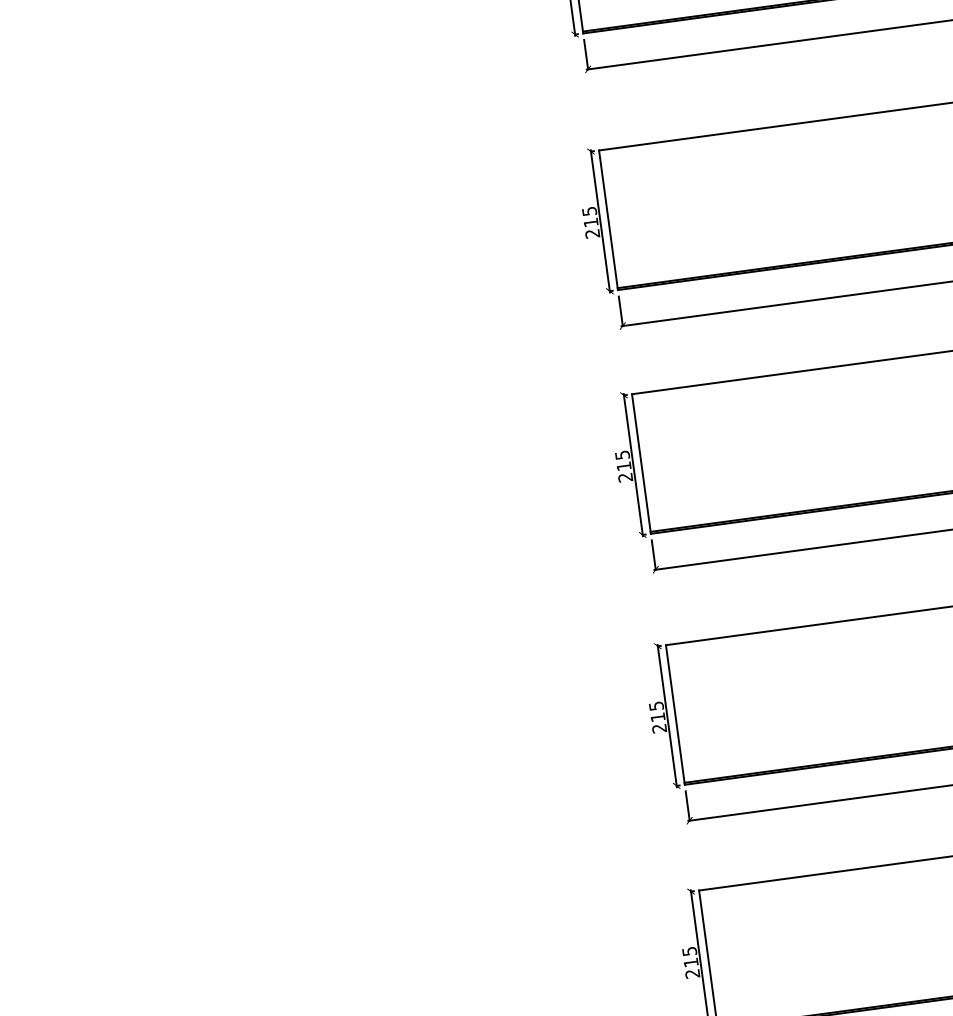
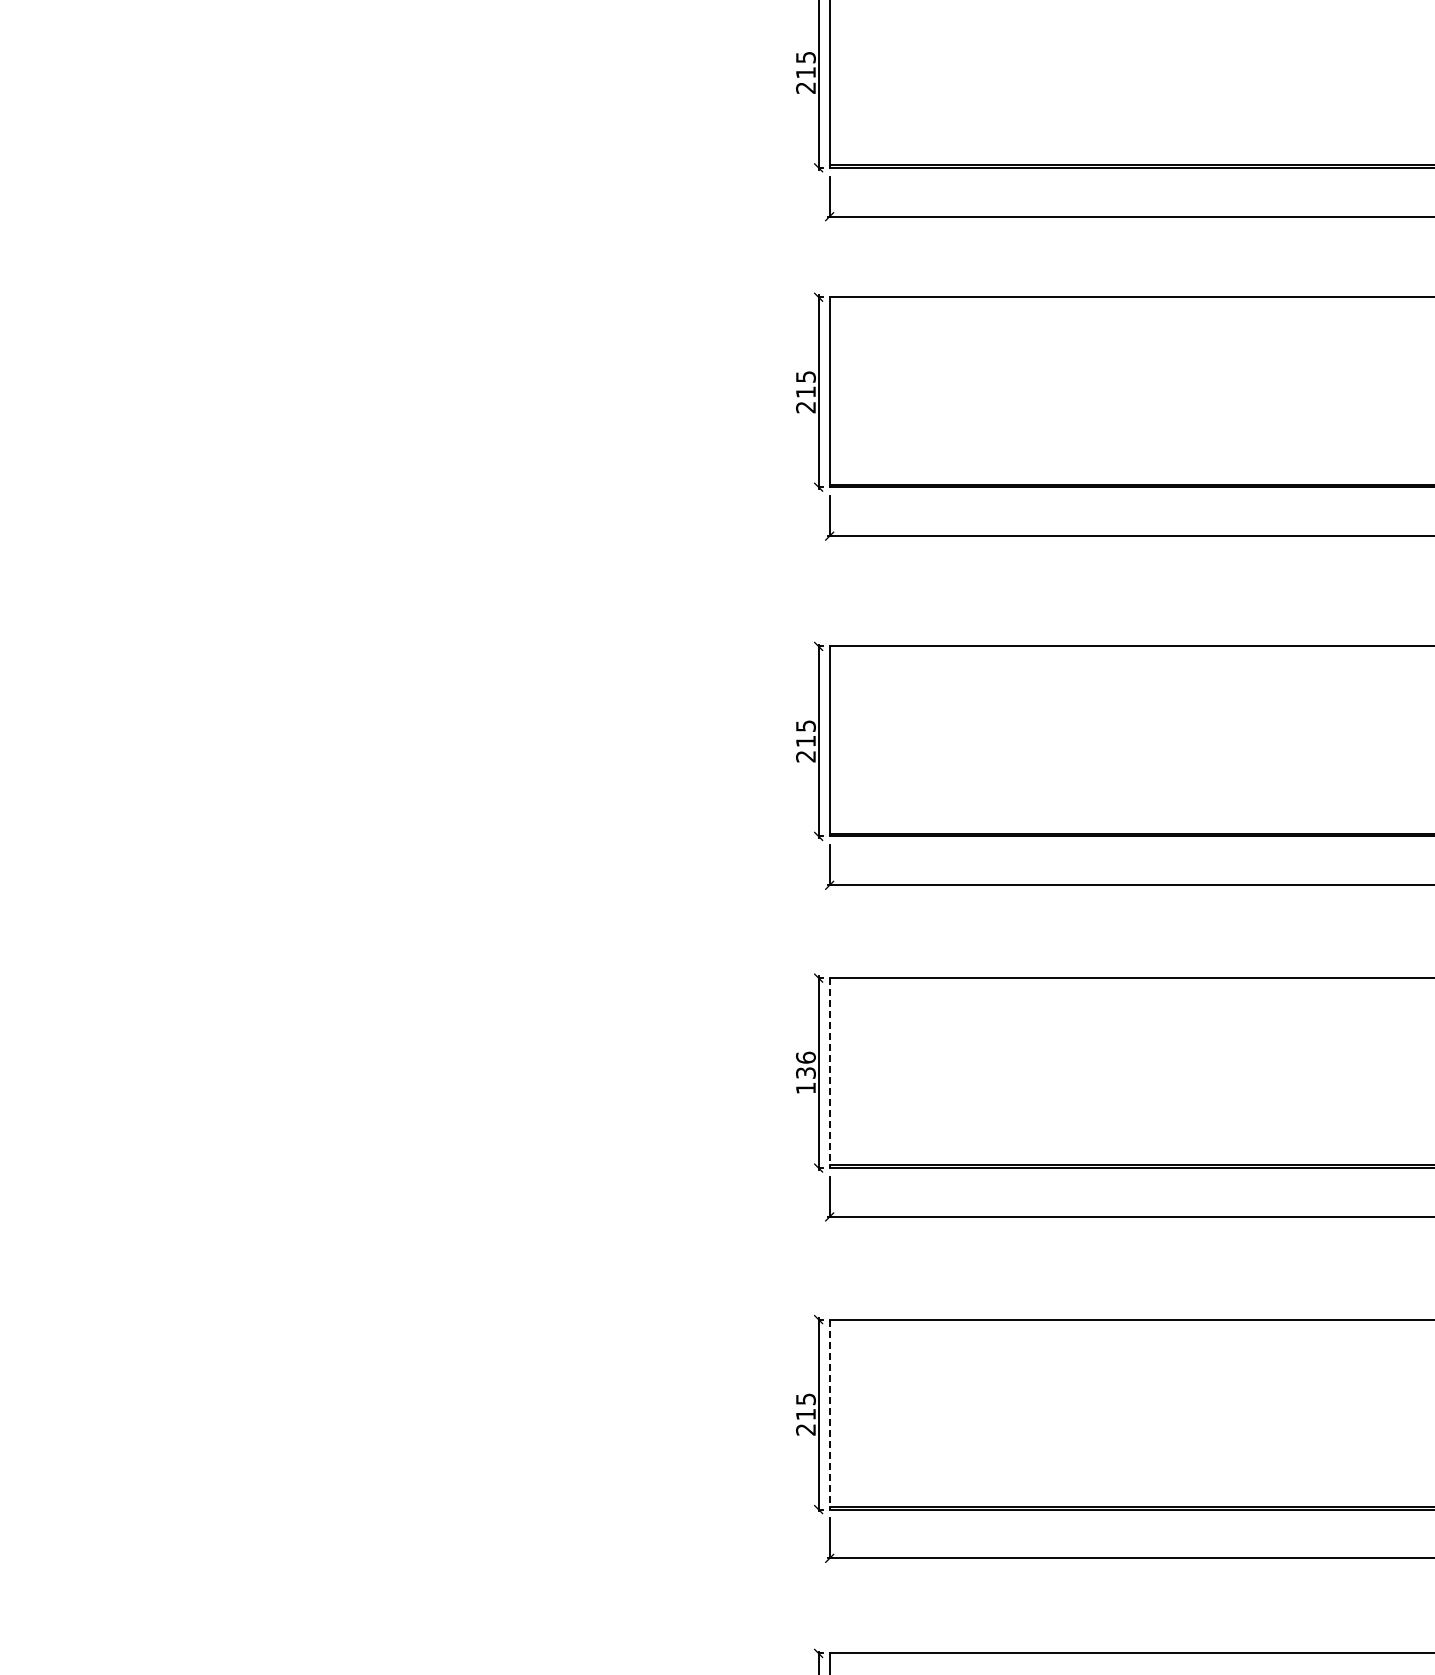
line: (641, 464) -> (829, 1073), solid -> dashed
text: (623, 466) -> (805, 1072), 215 -> 136
line: (675, 714) -> (829, 1414), solid -> dashed

